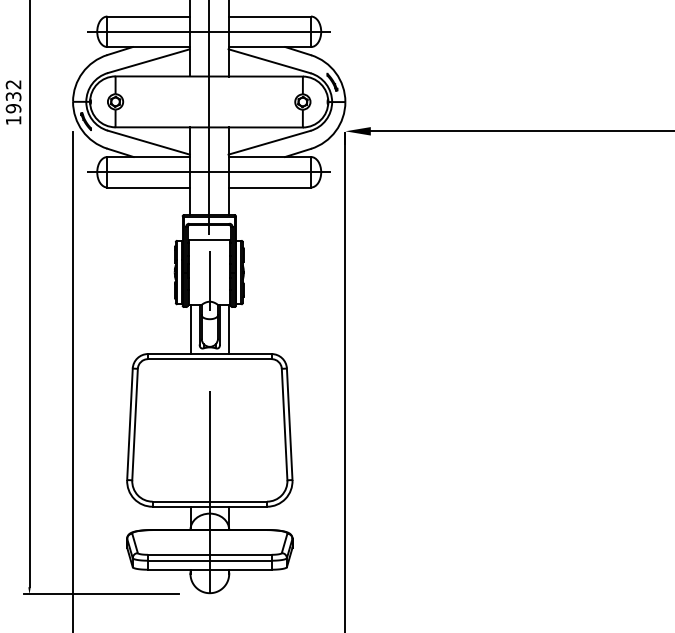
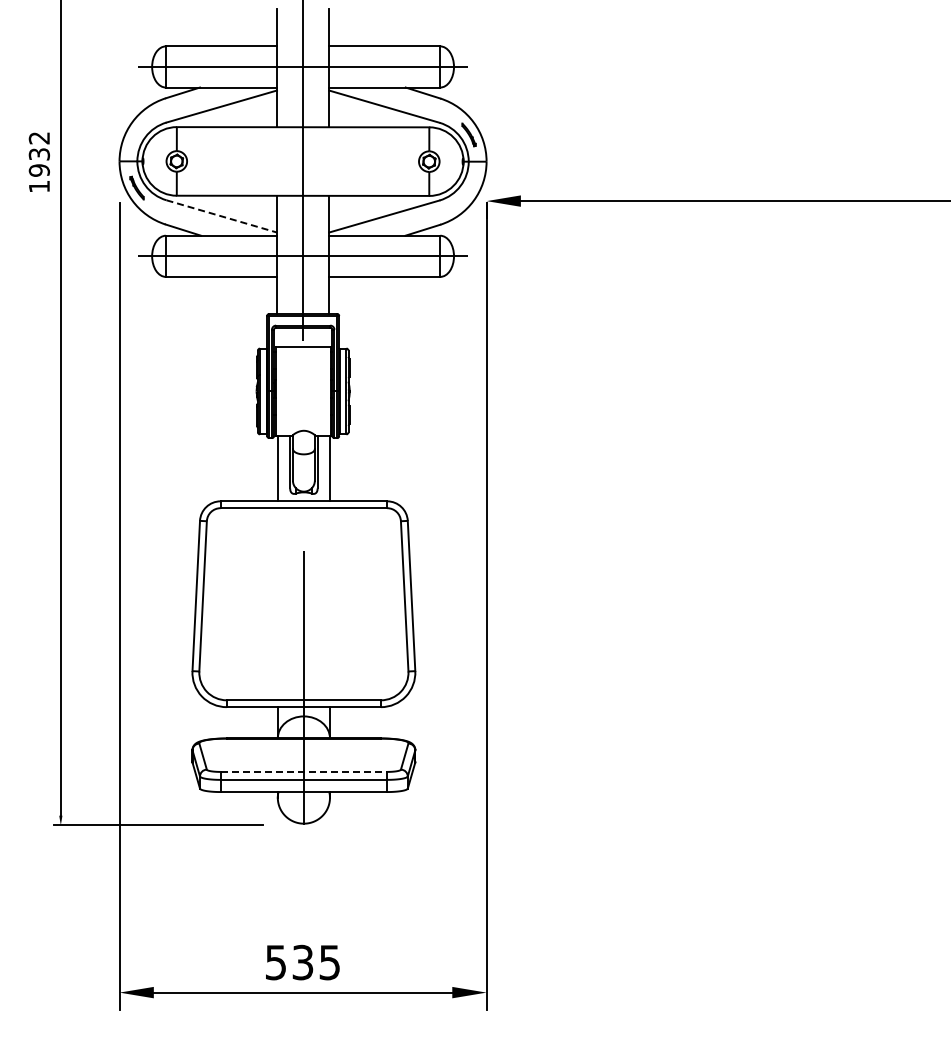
line: (148, 142) -> (221, 216), solid -> dashed
line: (209, 280) -> (303, 402), removed
line: (210, 554) -> (304, 771), solid -> dashed

